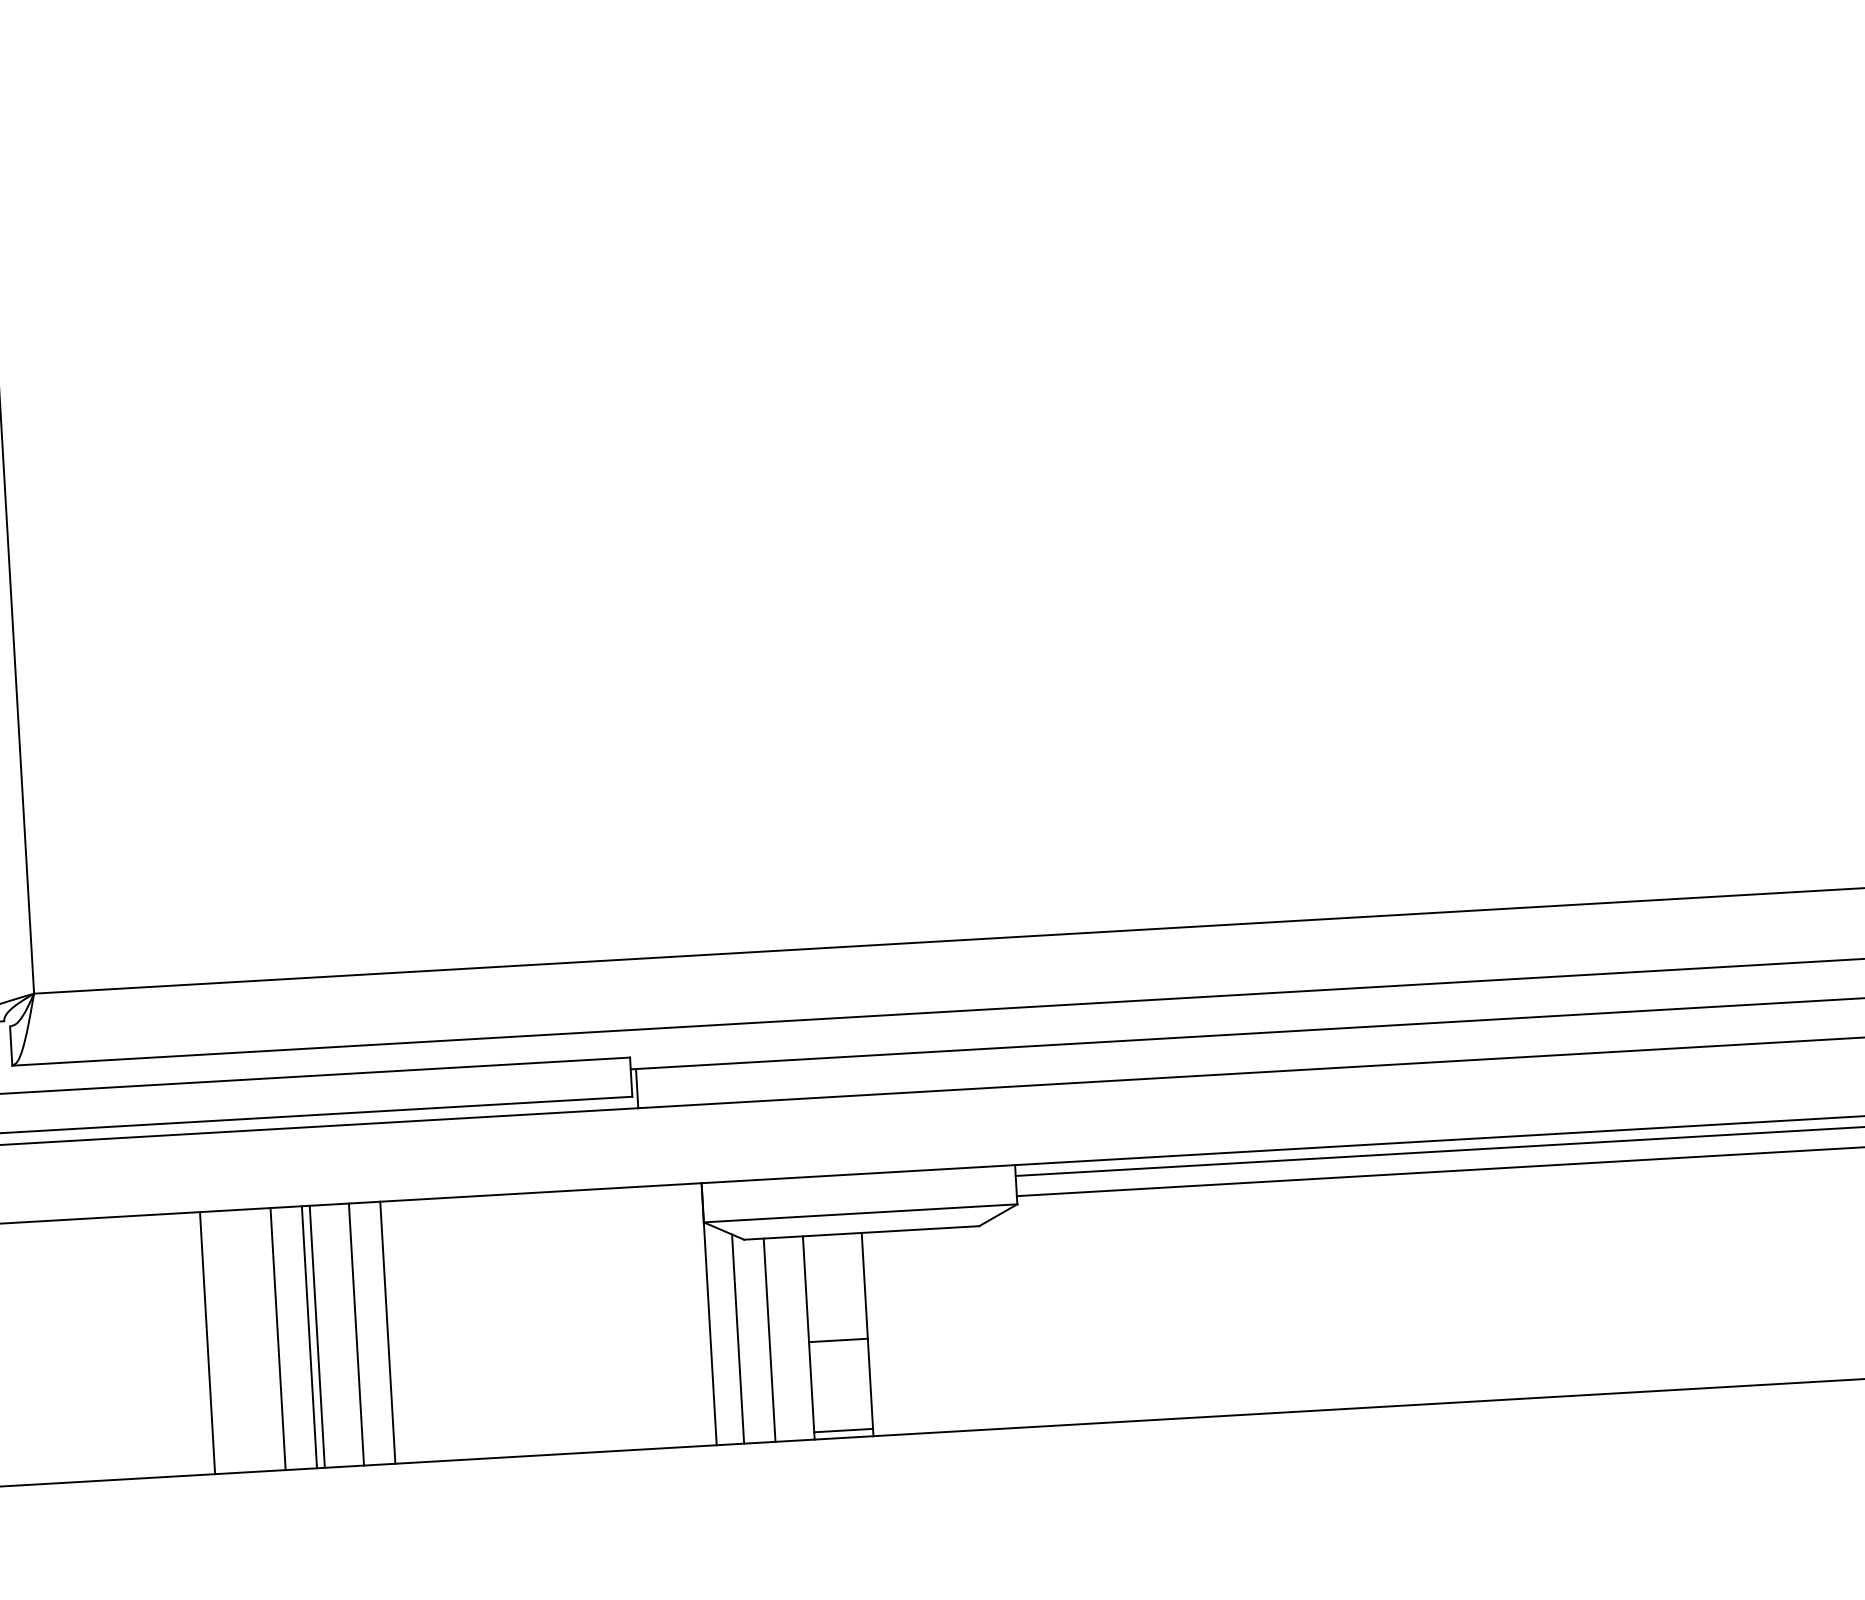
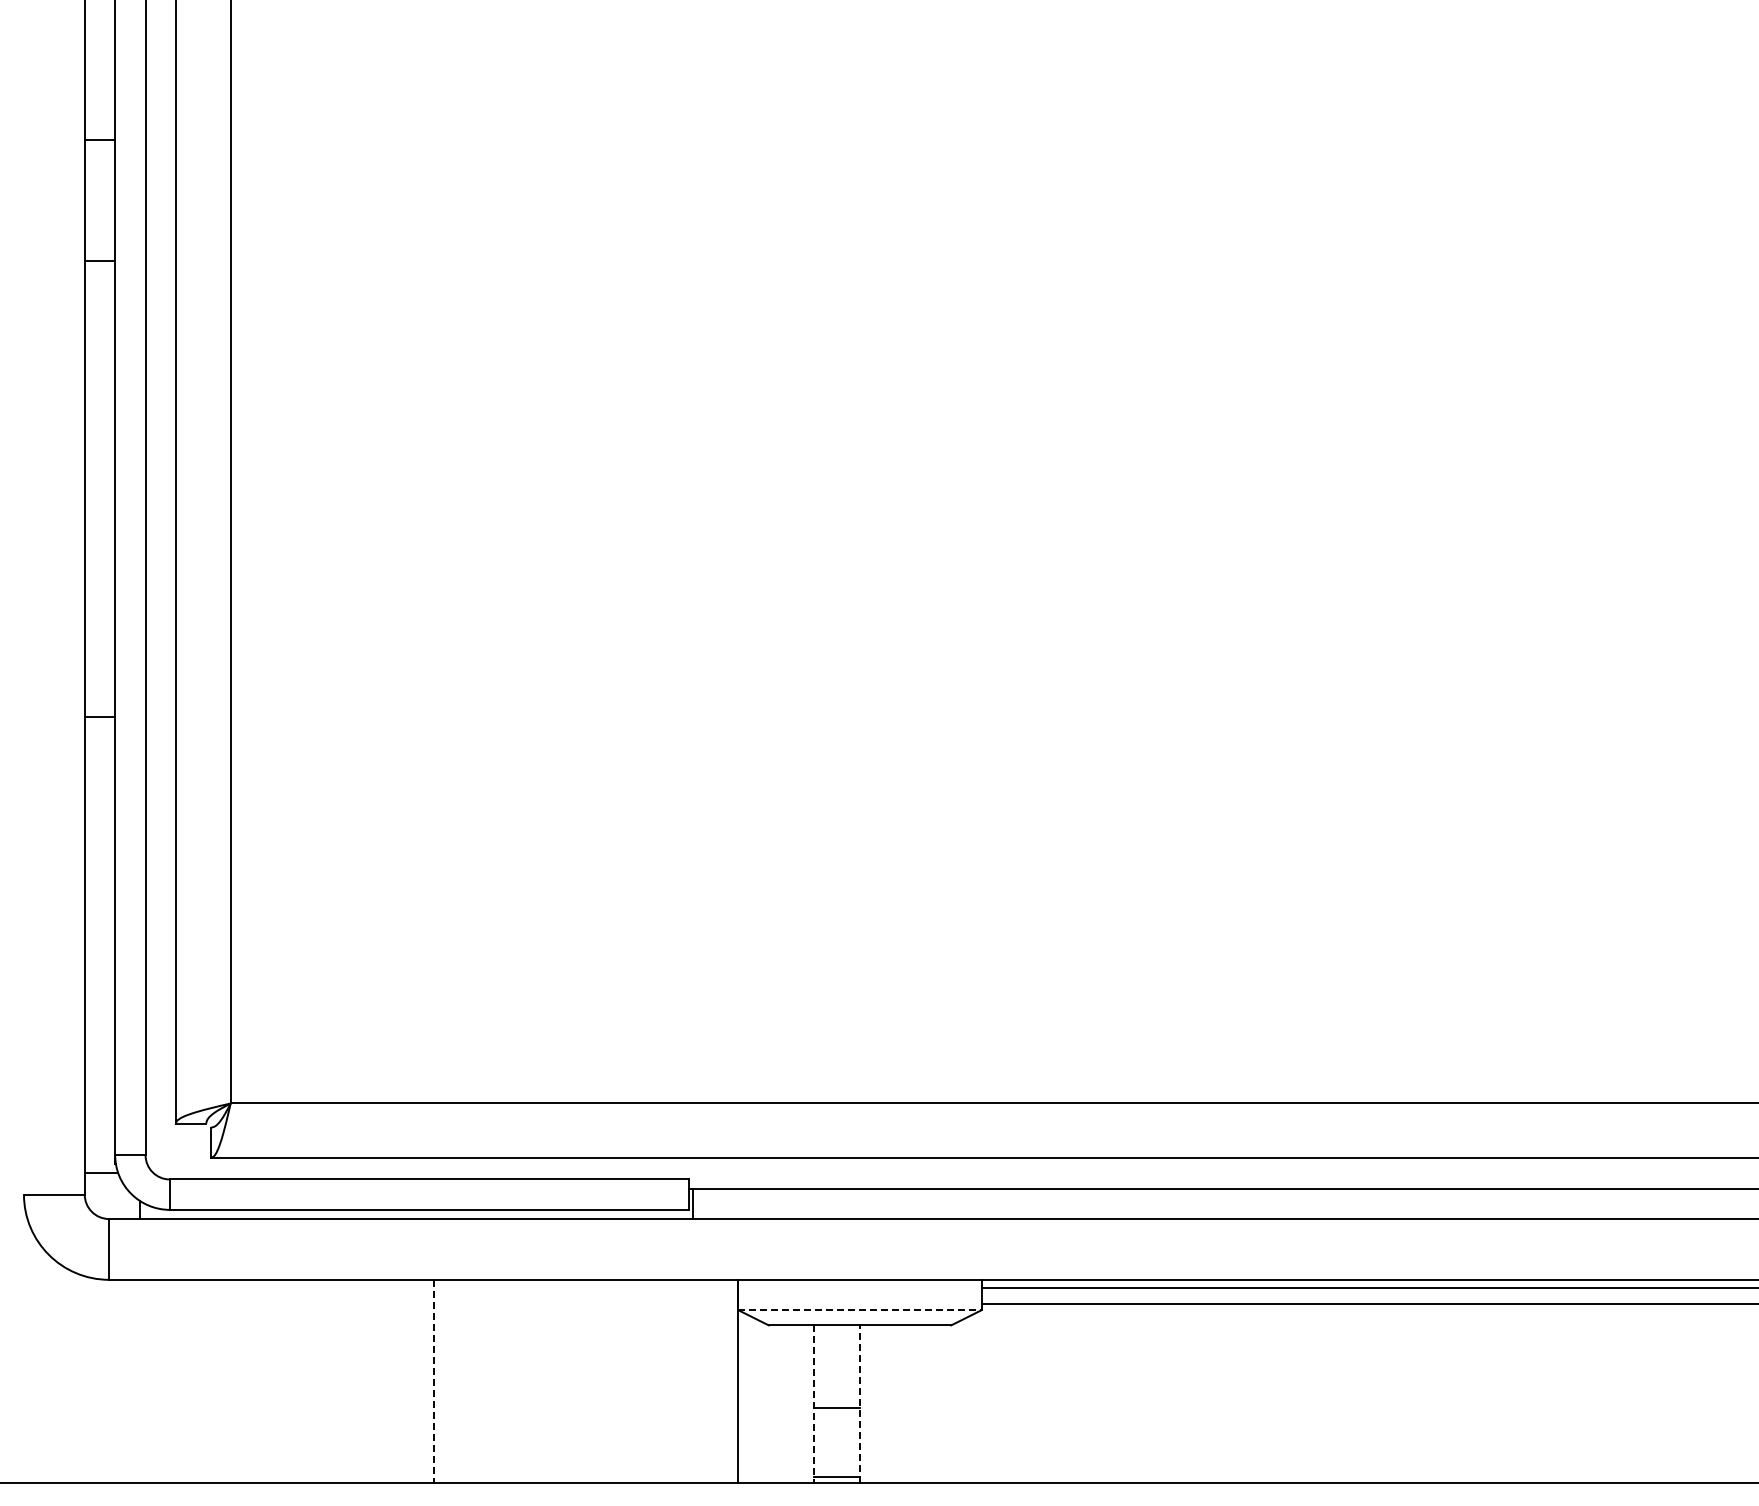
line: (861, 1213) -> (860, 1310), solid -> dashed
line: (388, 1332) -> (489, 1381), removed
line: (356, 1334) -> (464, 1381), removed
line: (868, 1334) -> (860, 1404), solid -> dashed
line: (317, 1336) -> (434, 1381), solid -> dashed
line: (309, 1337) -> (428, 1381), removed
line: (737, 1338) -> (759, 1401), removed
line: (808, 1338) -> (814, 1404), solid -> dashed
line: (277, 1339) -> (403, 1381), removed
line: (770, 1340) -> (784, 1404), removed
line: (207, 1343) -> (349, 1381), removed

